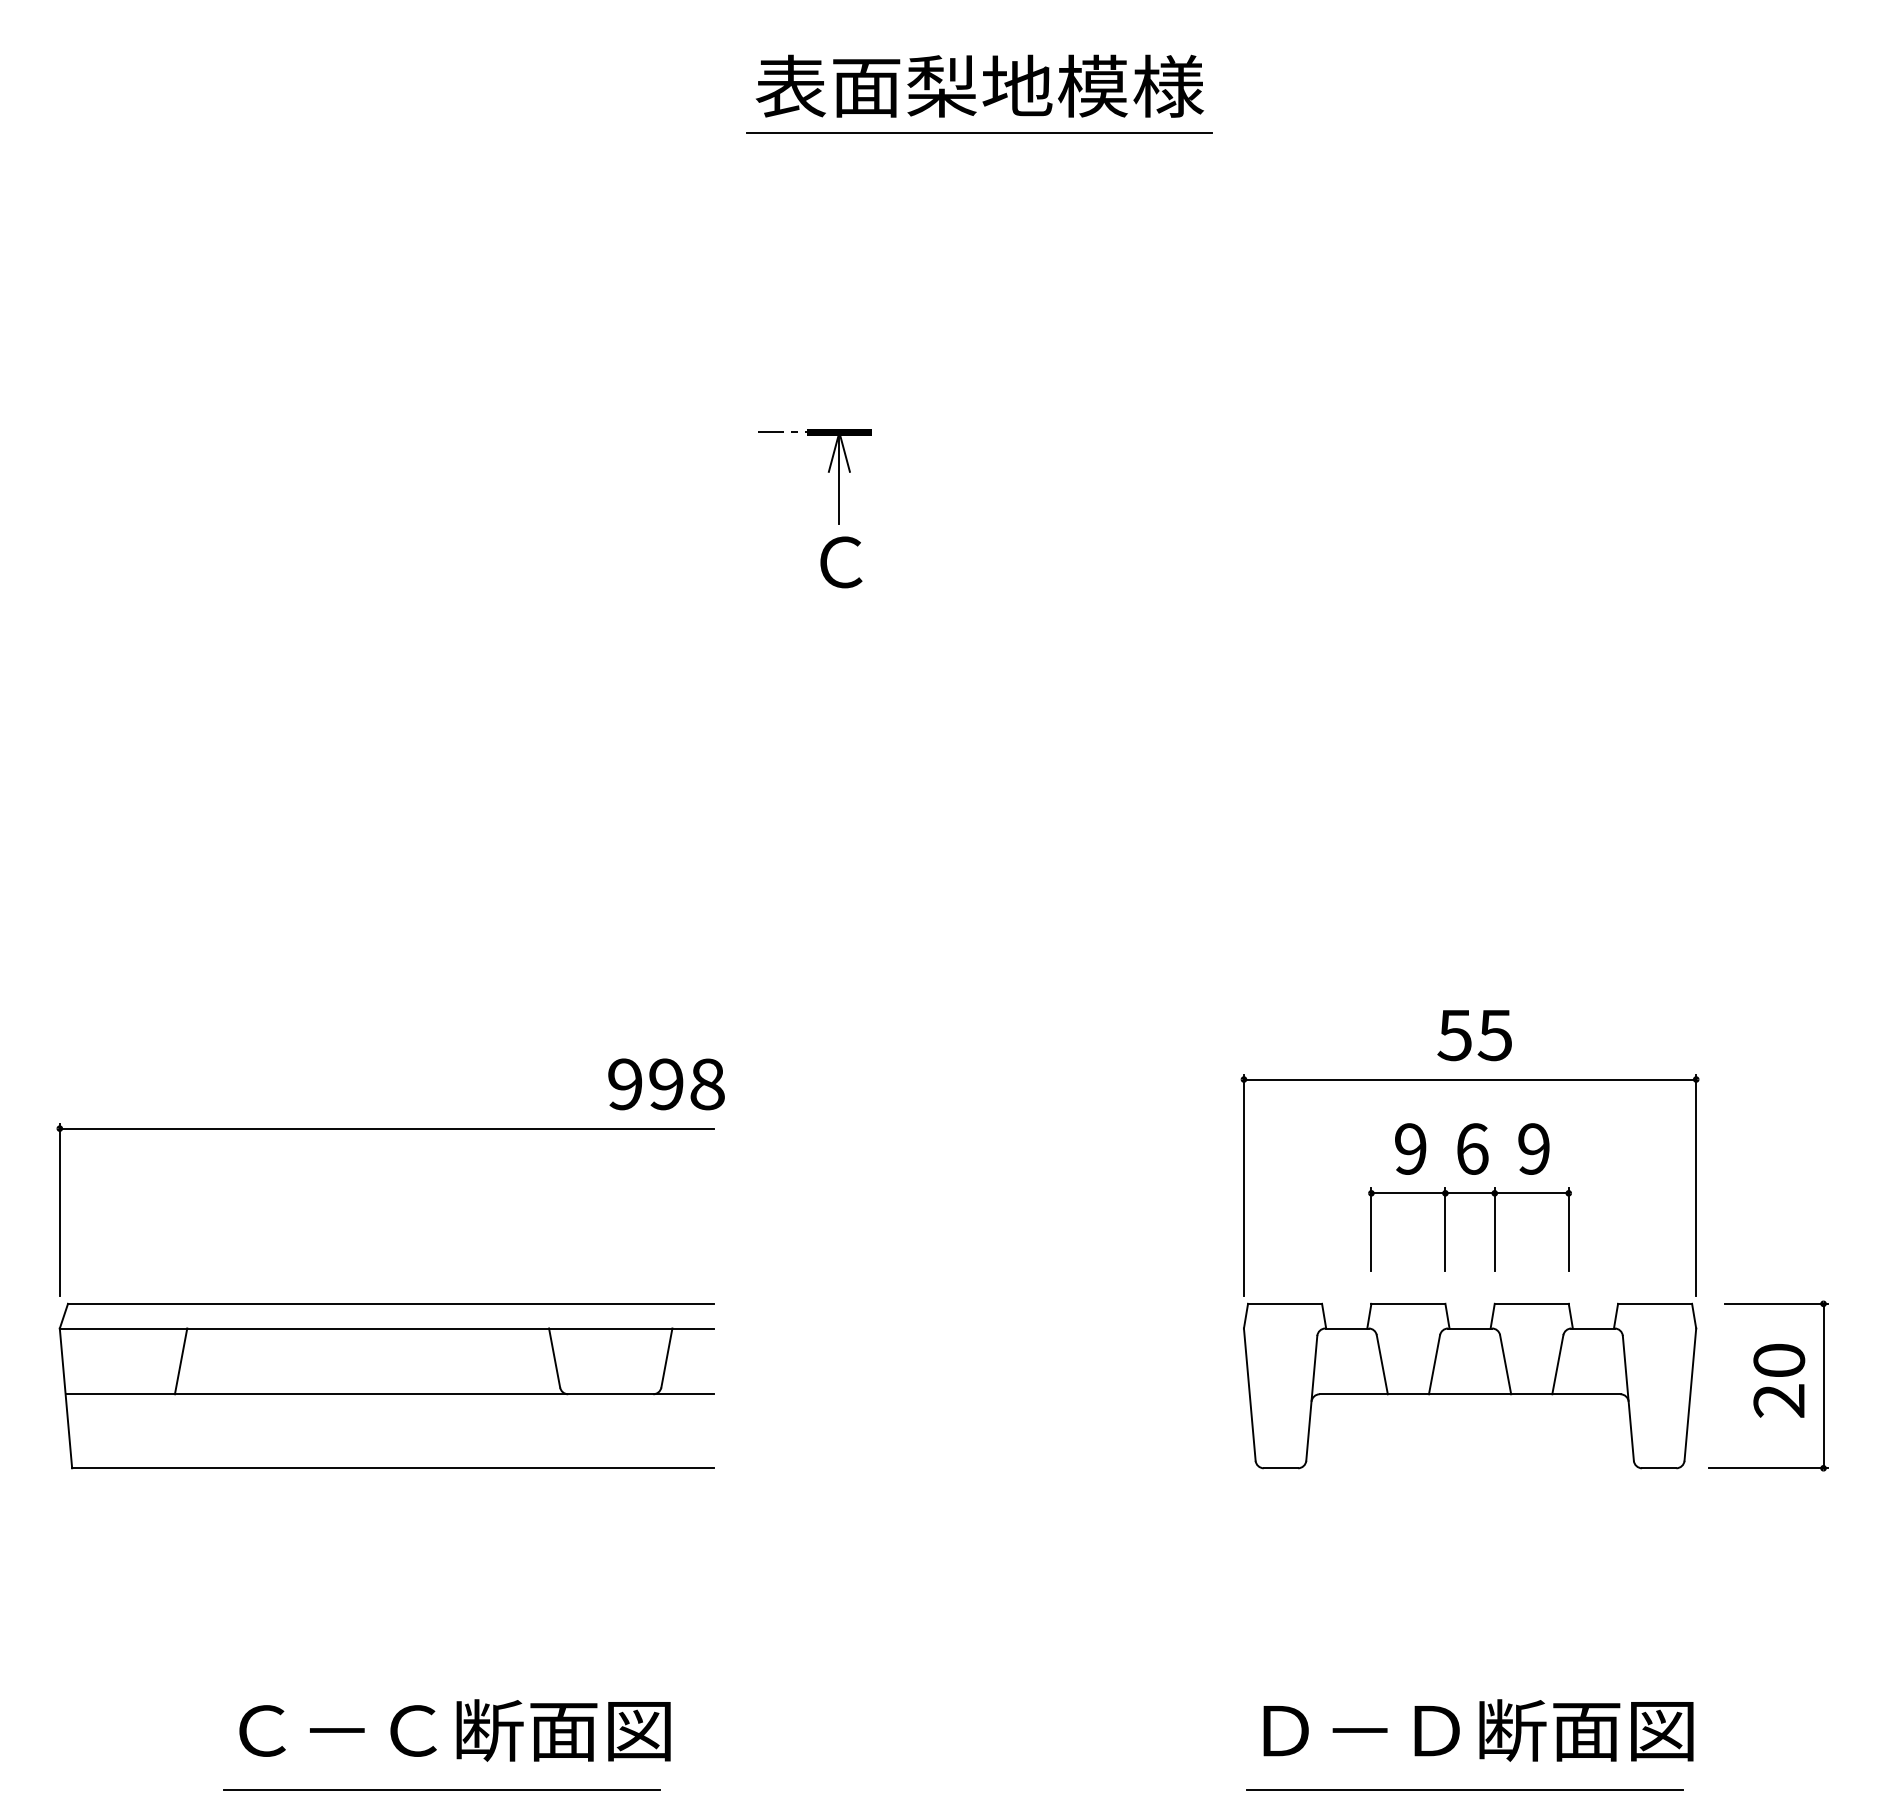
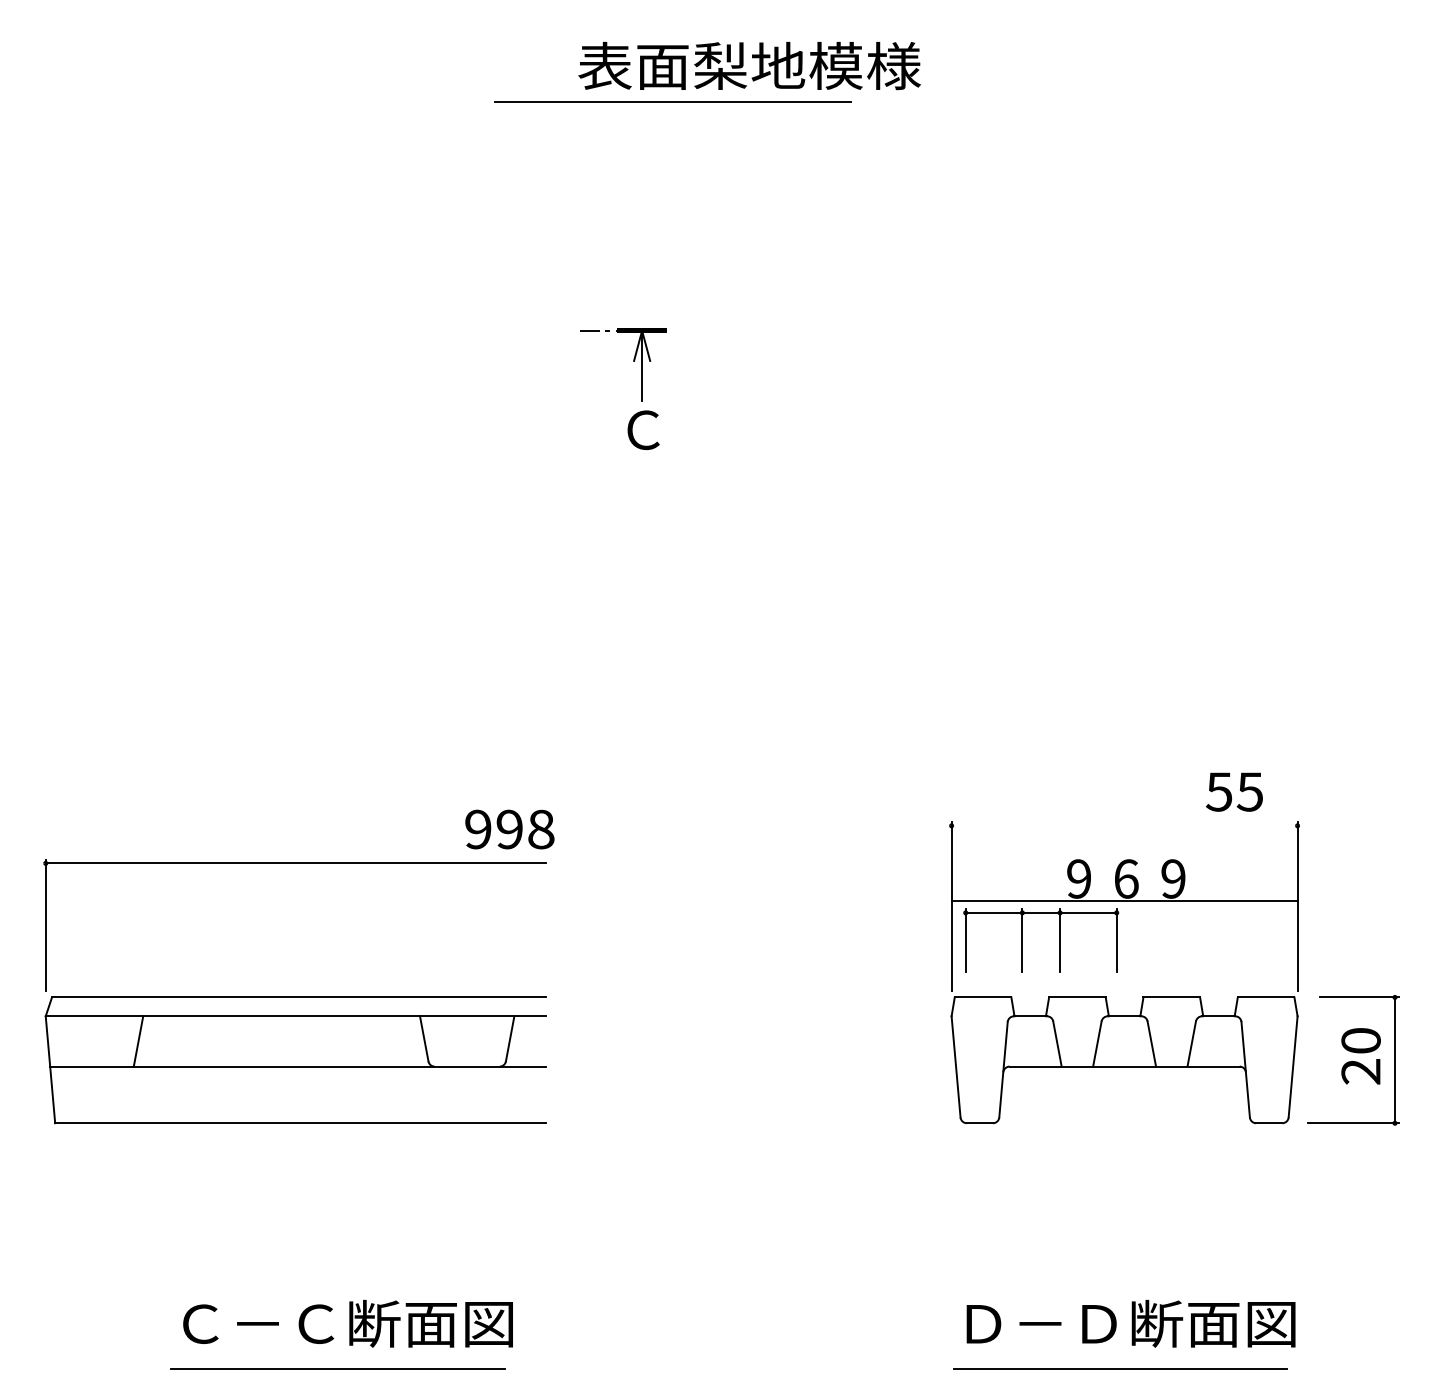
line: (979, 132) -> (672, 101), moved
text: (1474, 1035) -> (1234, 792), moved
line: (1469, 1079) -> (1124, 900), moved
part: (1445, 1229) -> (1022, 940), moved

